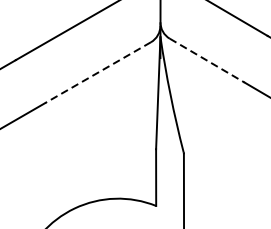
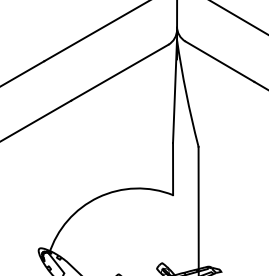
line: (207, 60) -> (220, 61), dashed -> solid
line: (97, 73) -> (119, 73), dashed -> solid

